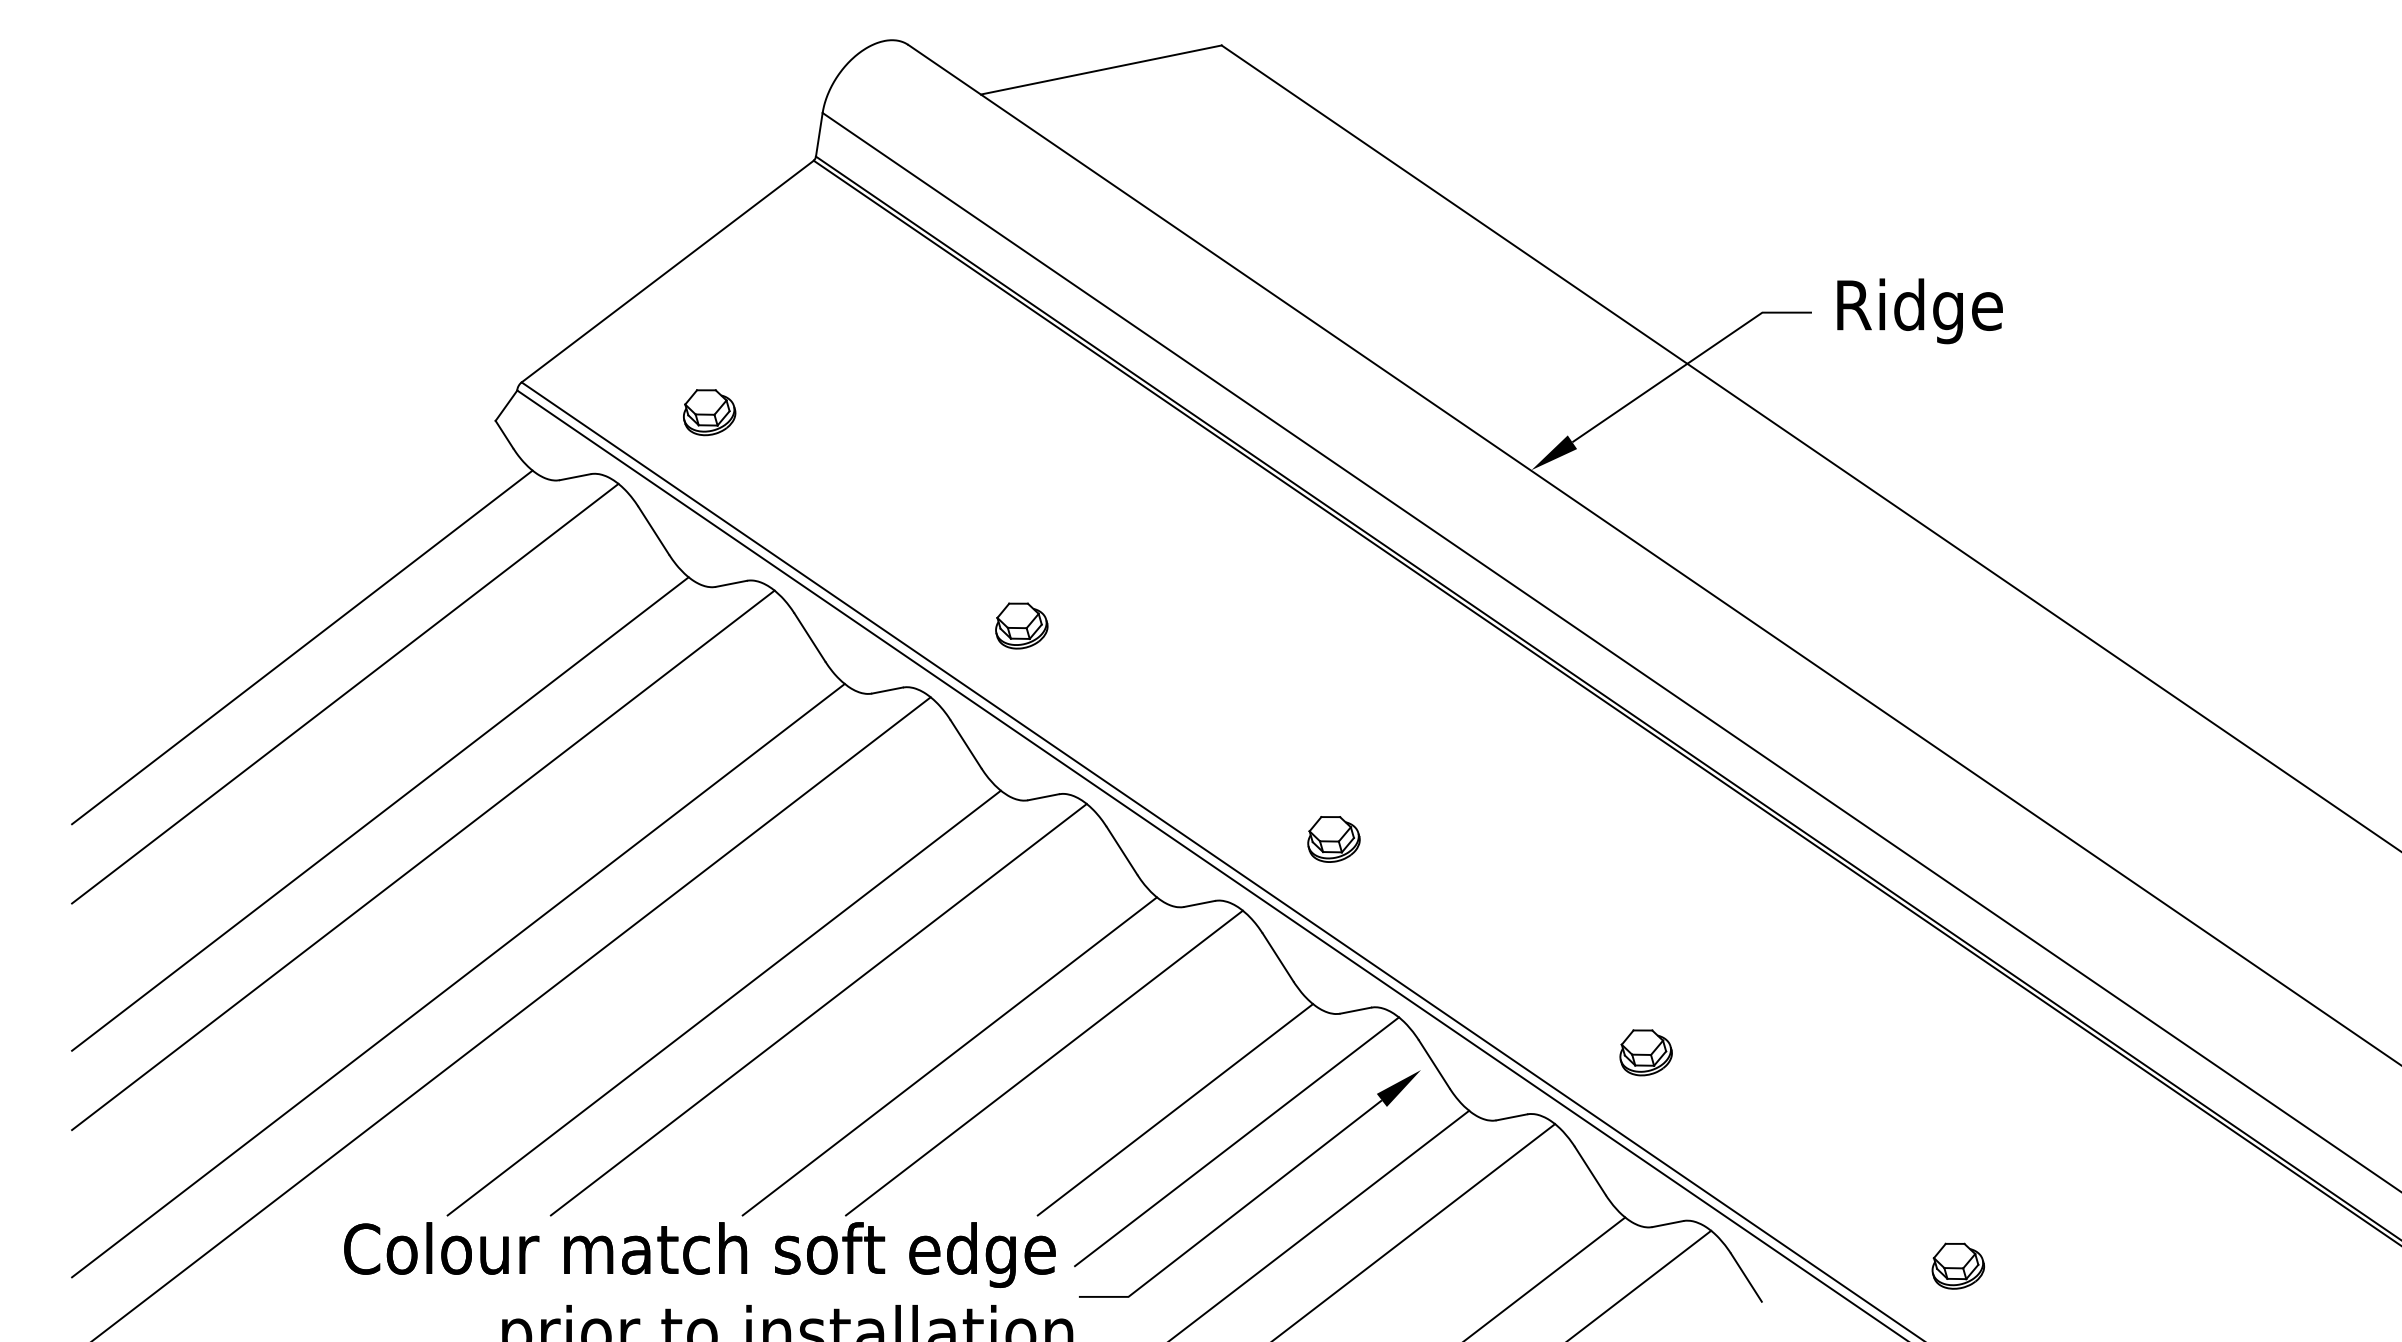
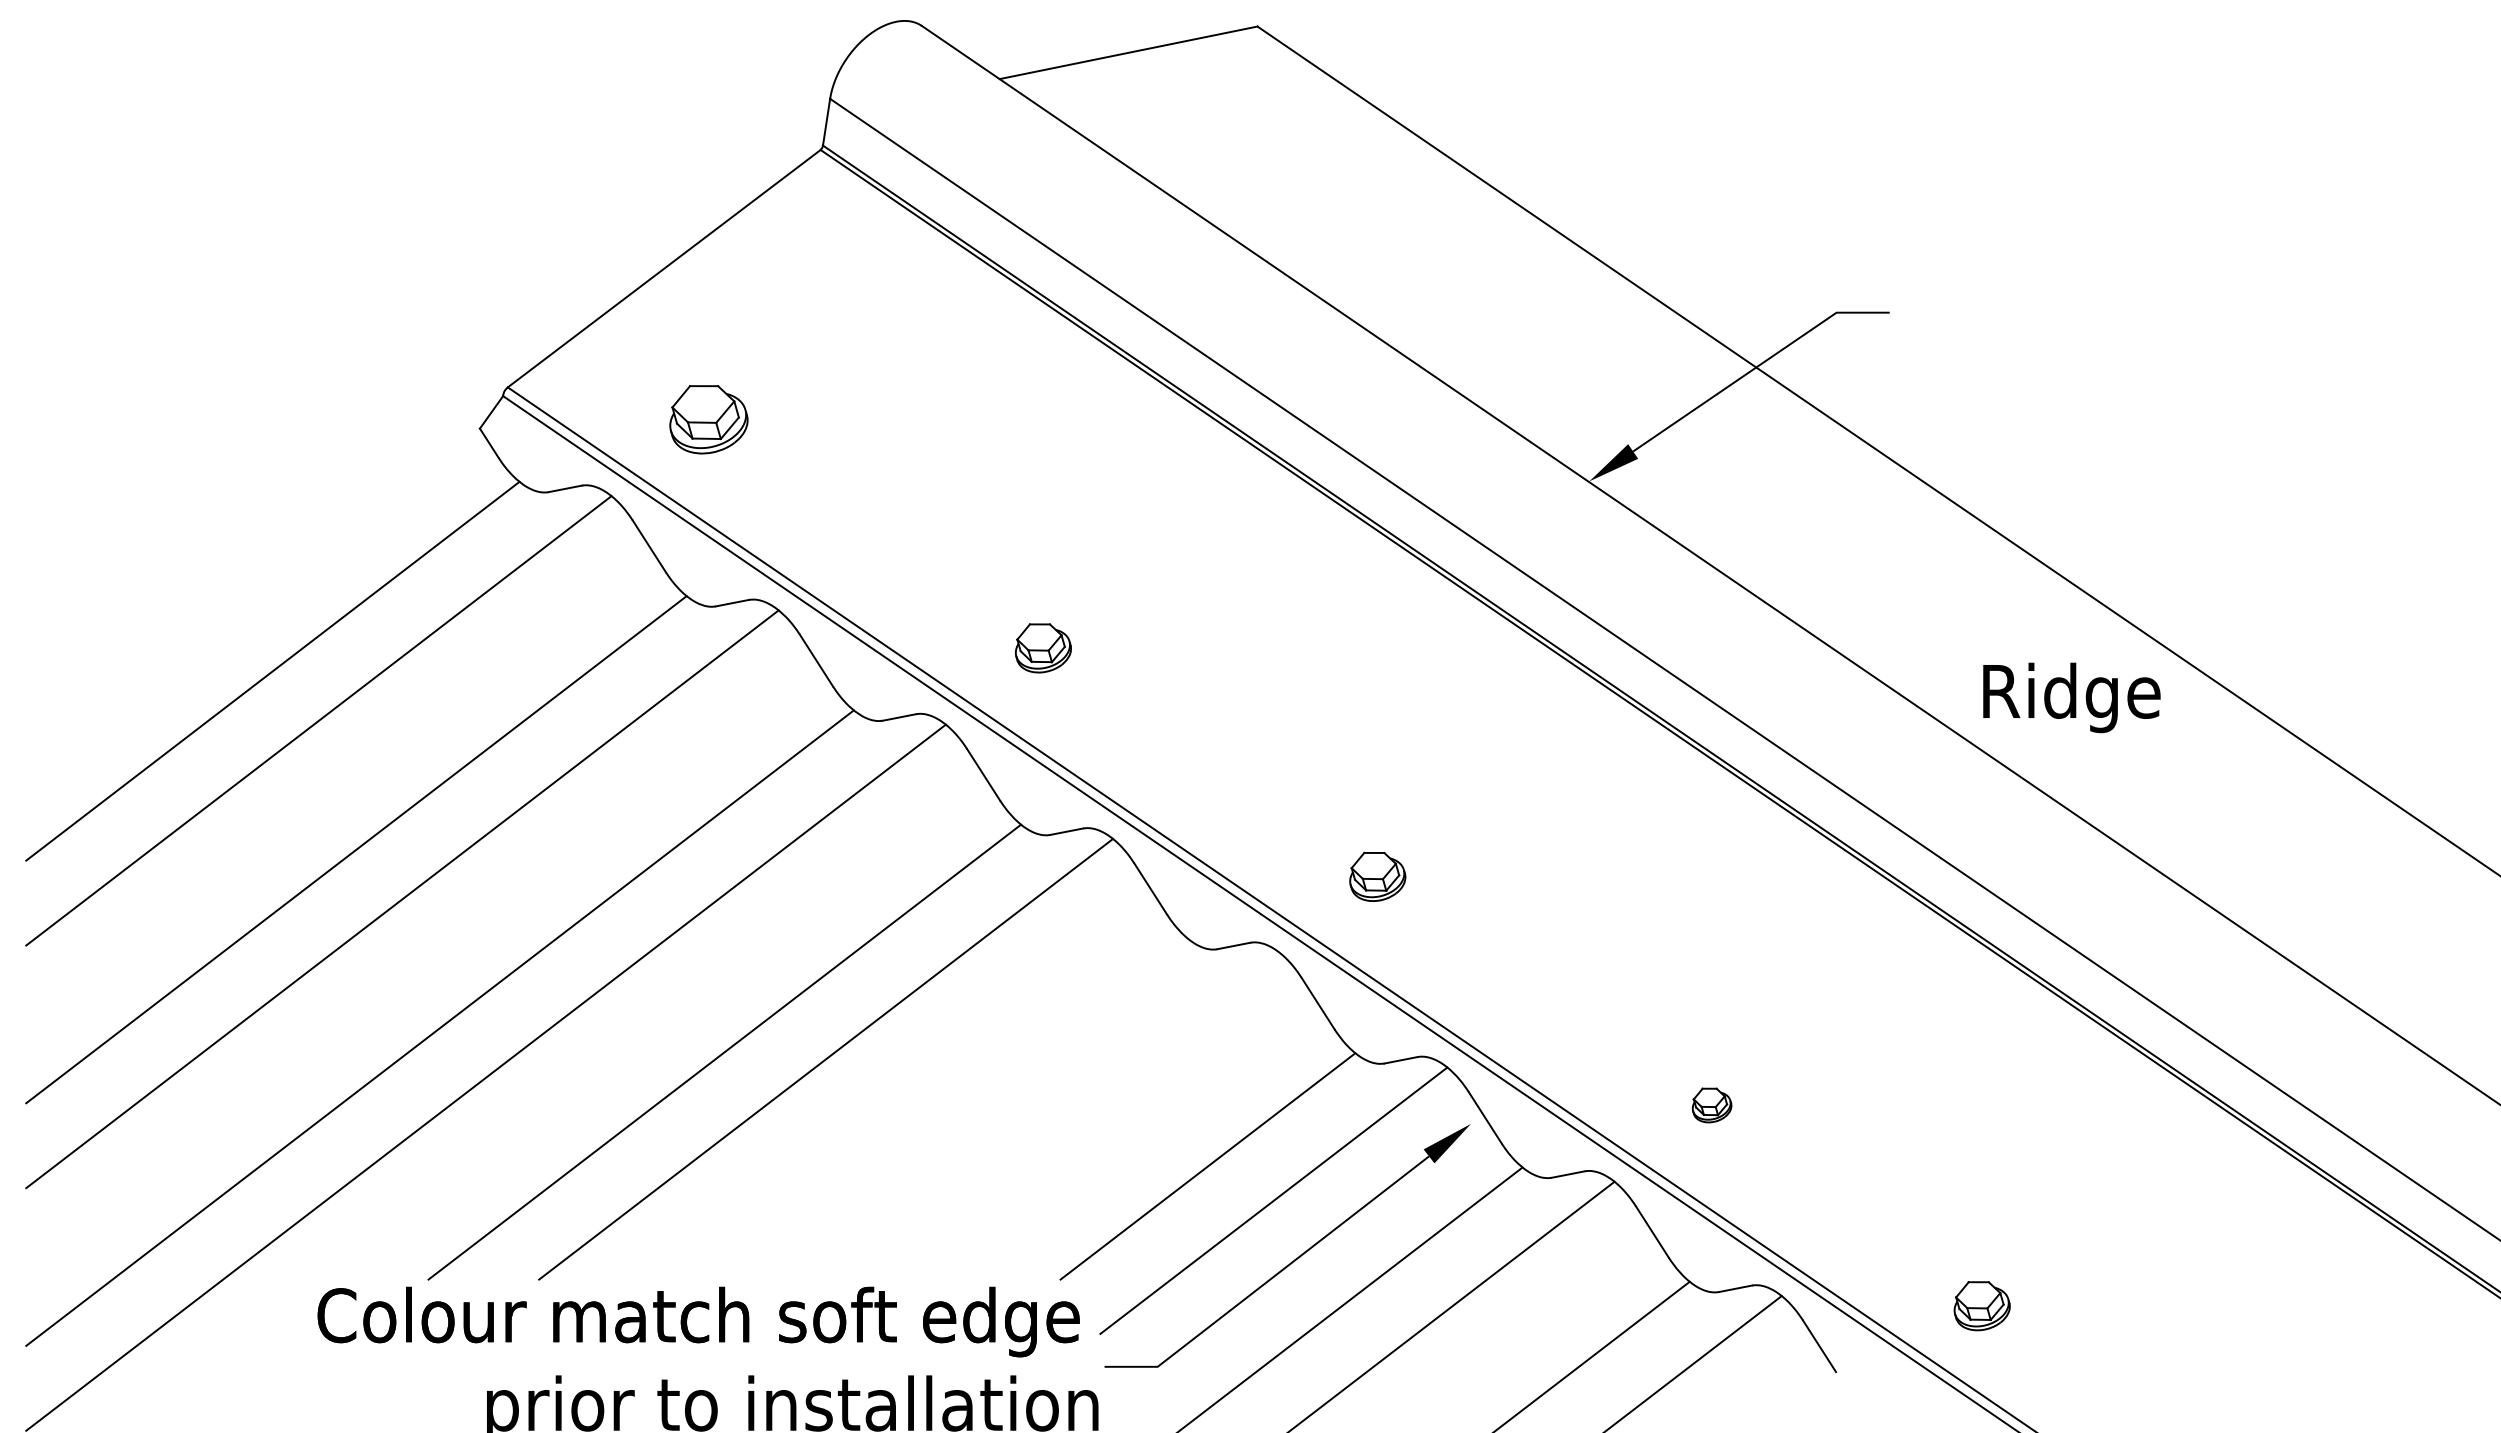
text: (1919, 311) -> (2071, 698), moved
part: (709, 412) -> (708, 419), size x1.4
part: (1645, 1052) -> (1711, 1105), size x0.7
line: (949, 1056) -> (965, 1109), removed
line: (1044, 1062) -> (1067, 1115), removed
part: (1957, 1265) -> (1981, 1305), moved

